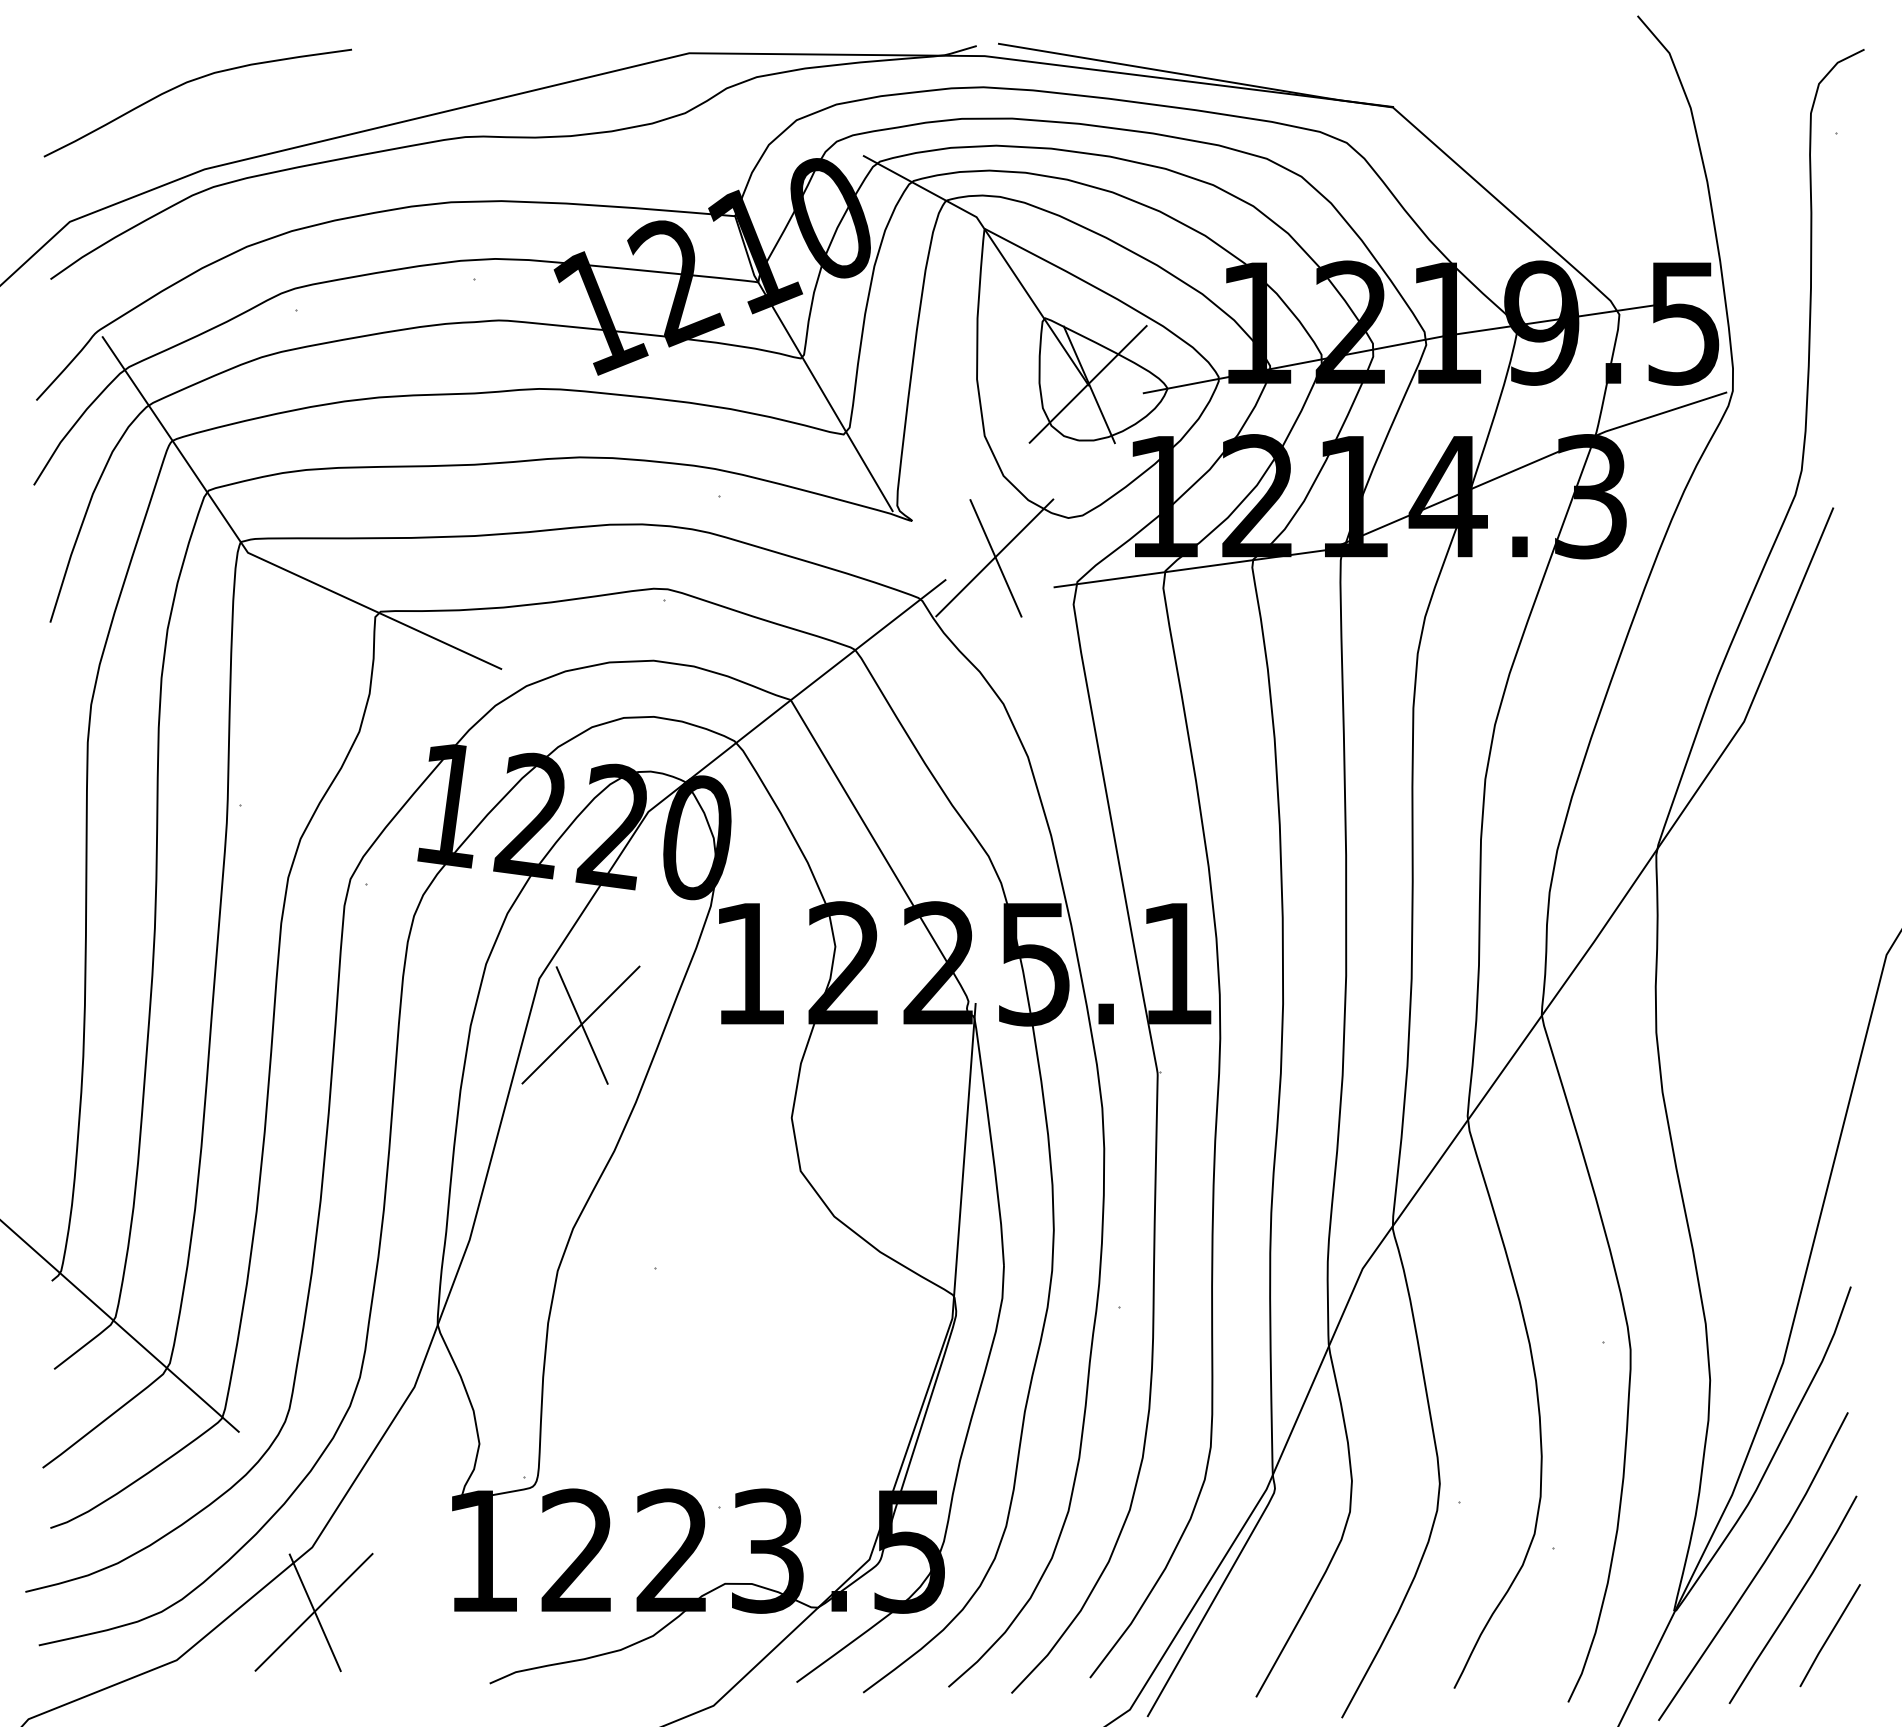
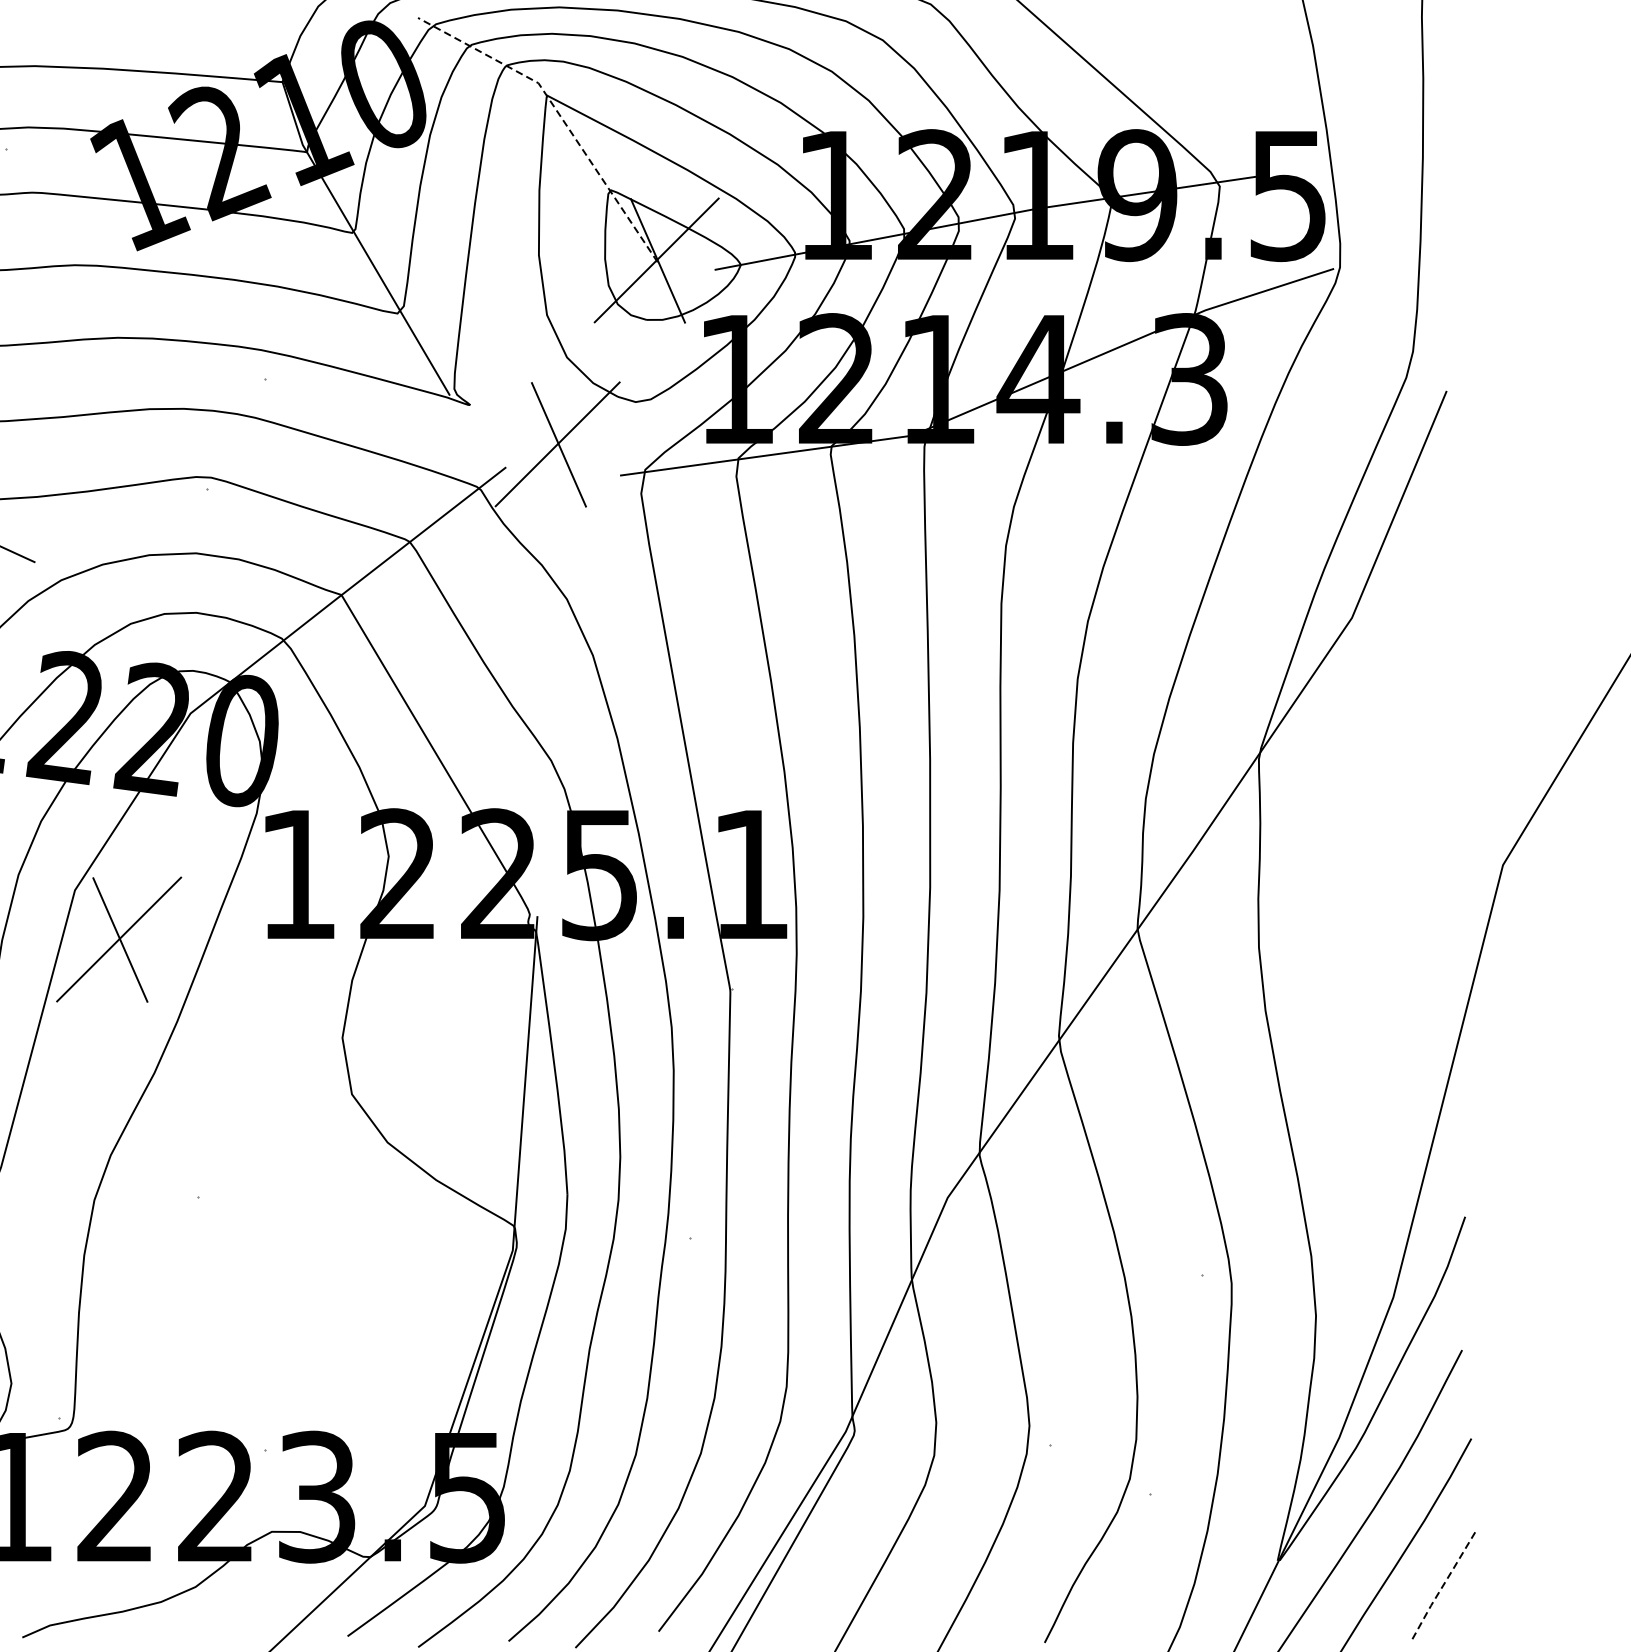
line: (996, 247) -> (559, 115), solid -> dashed
line: (1829, 1635) -> (1442, 1586), solid -> dashed

